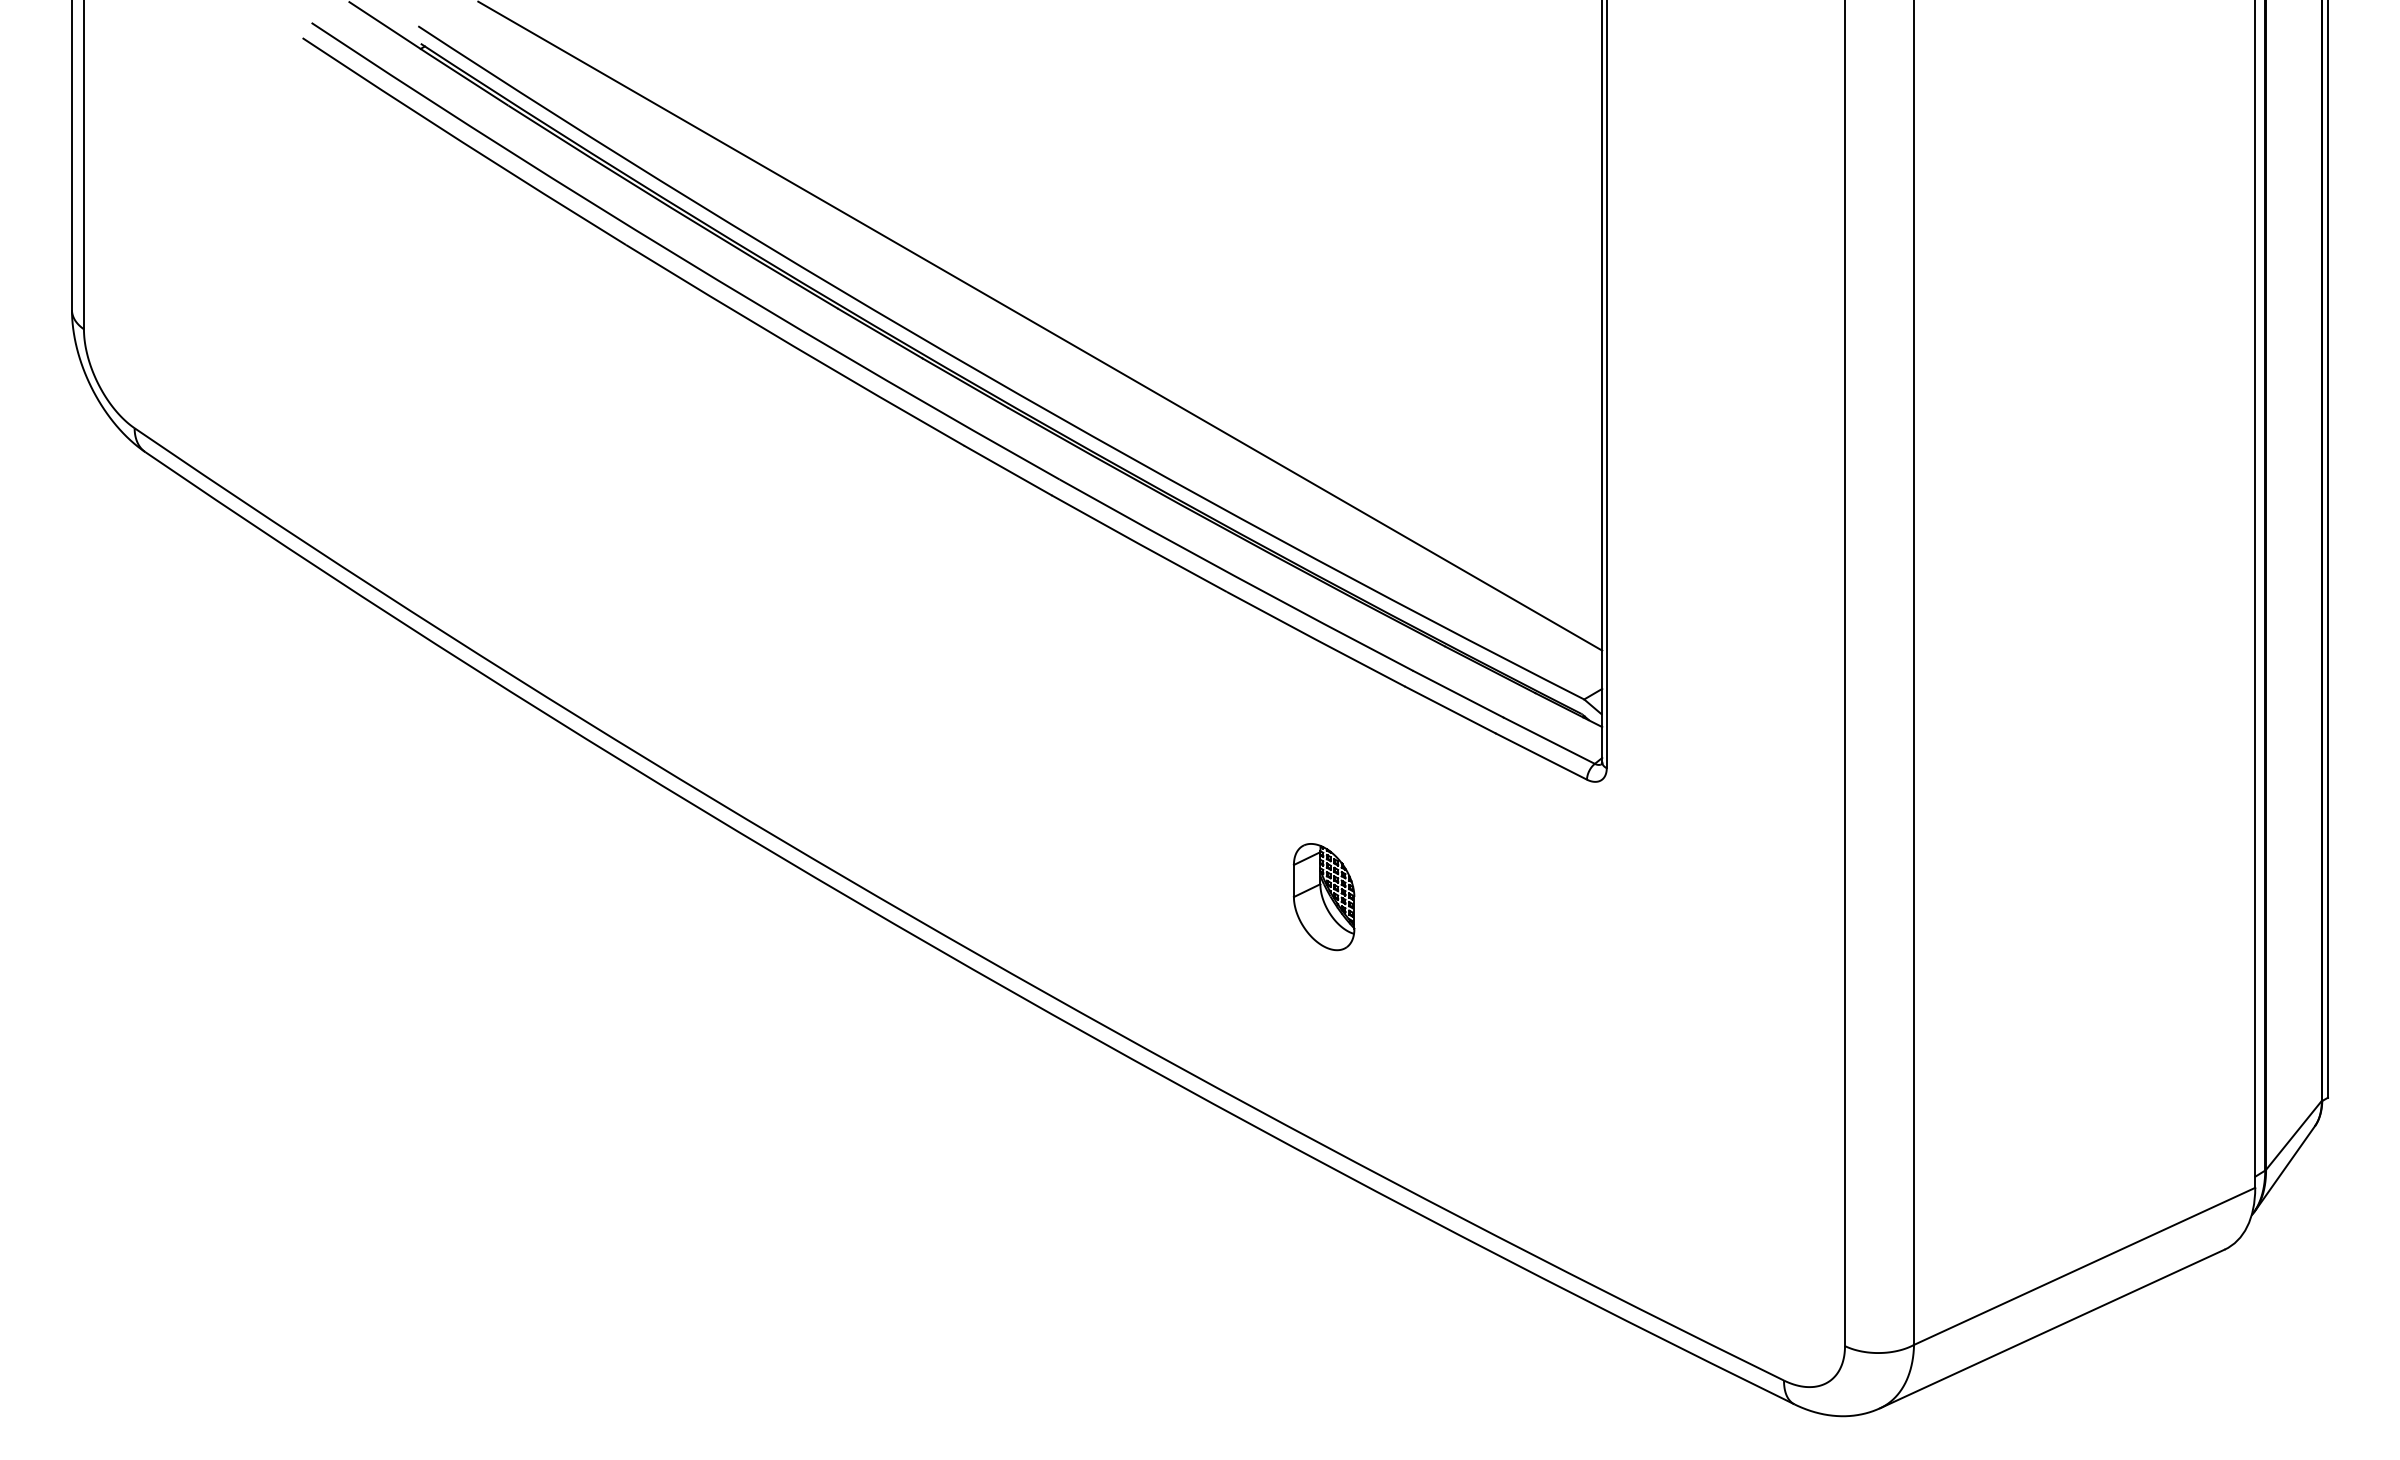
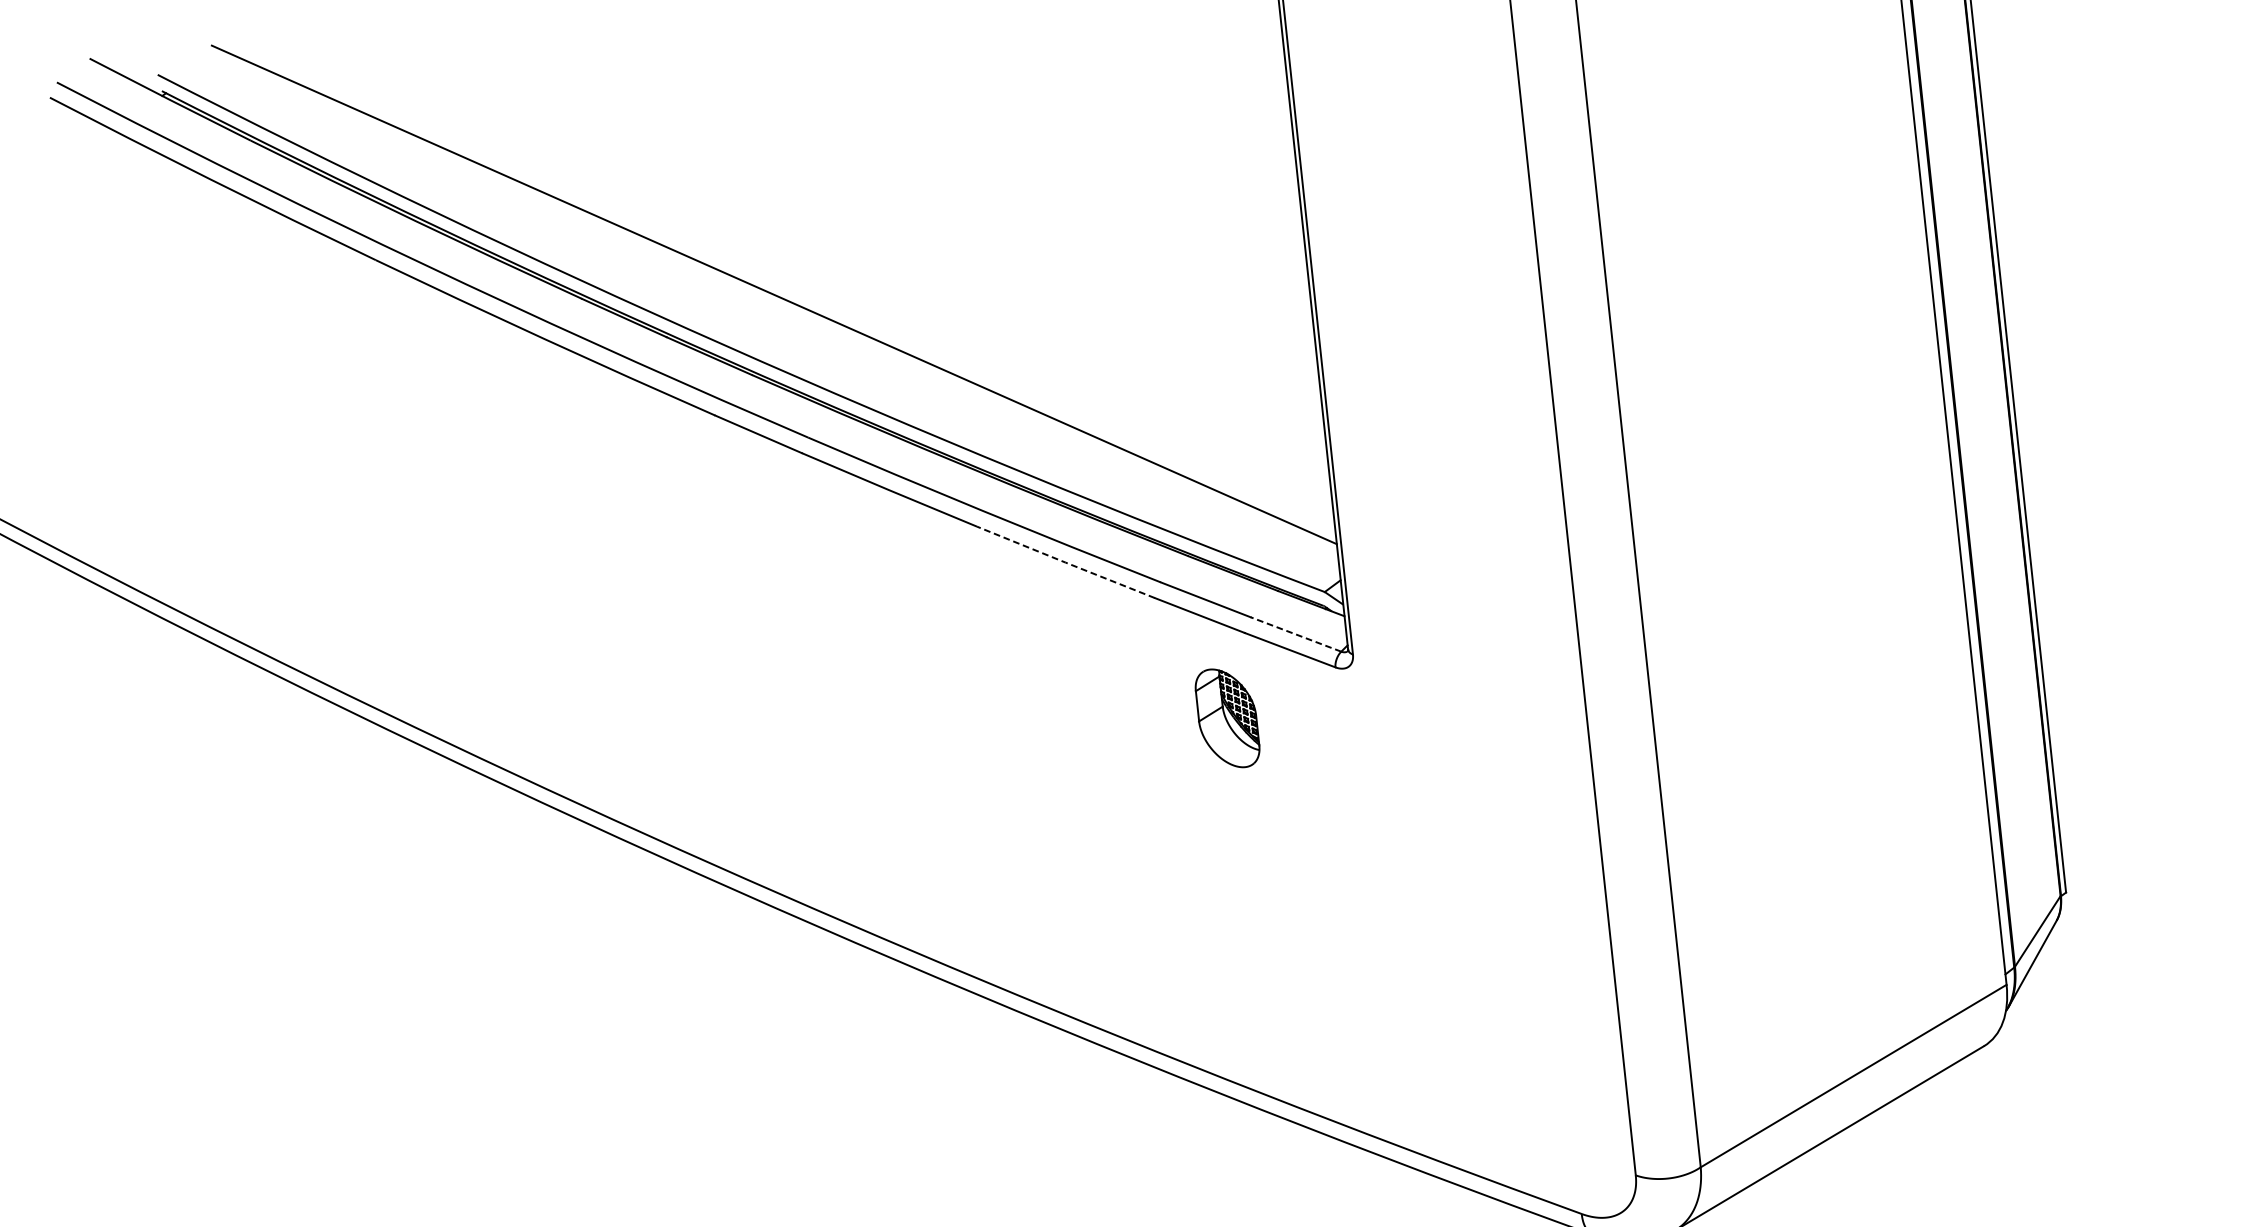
line: (1315, 639) -> (1065, 562), solid -> dashed
line: (1548, 740) -> (1295, 634), solid -> dashed
part: (1323, 897) -> (1227, 718), moved

